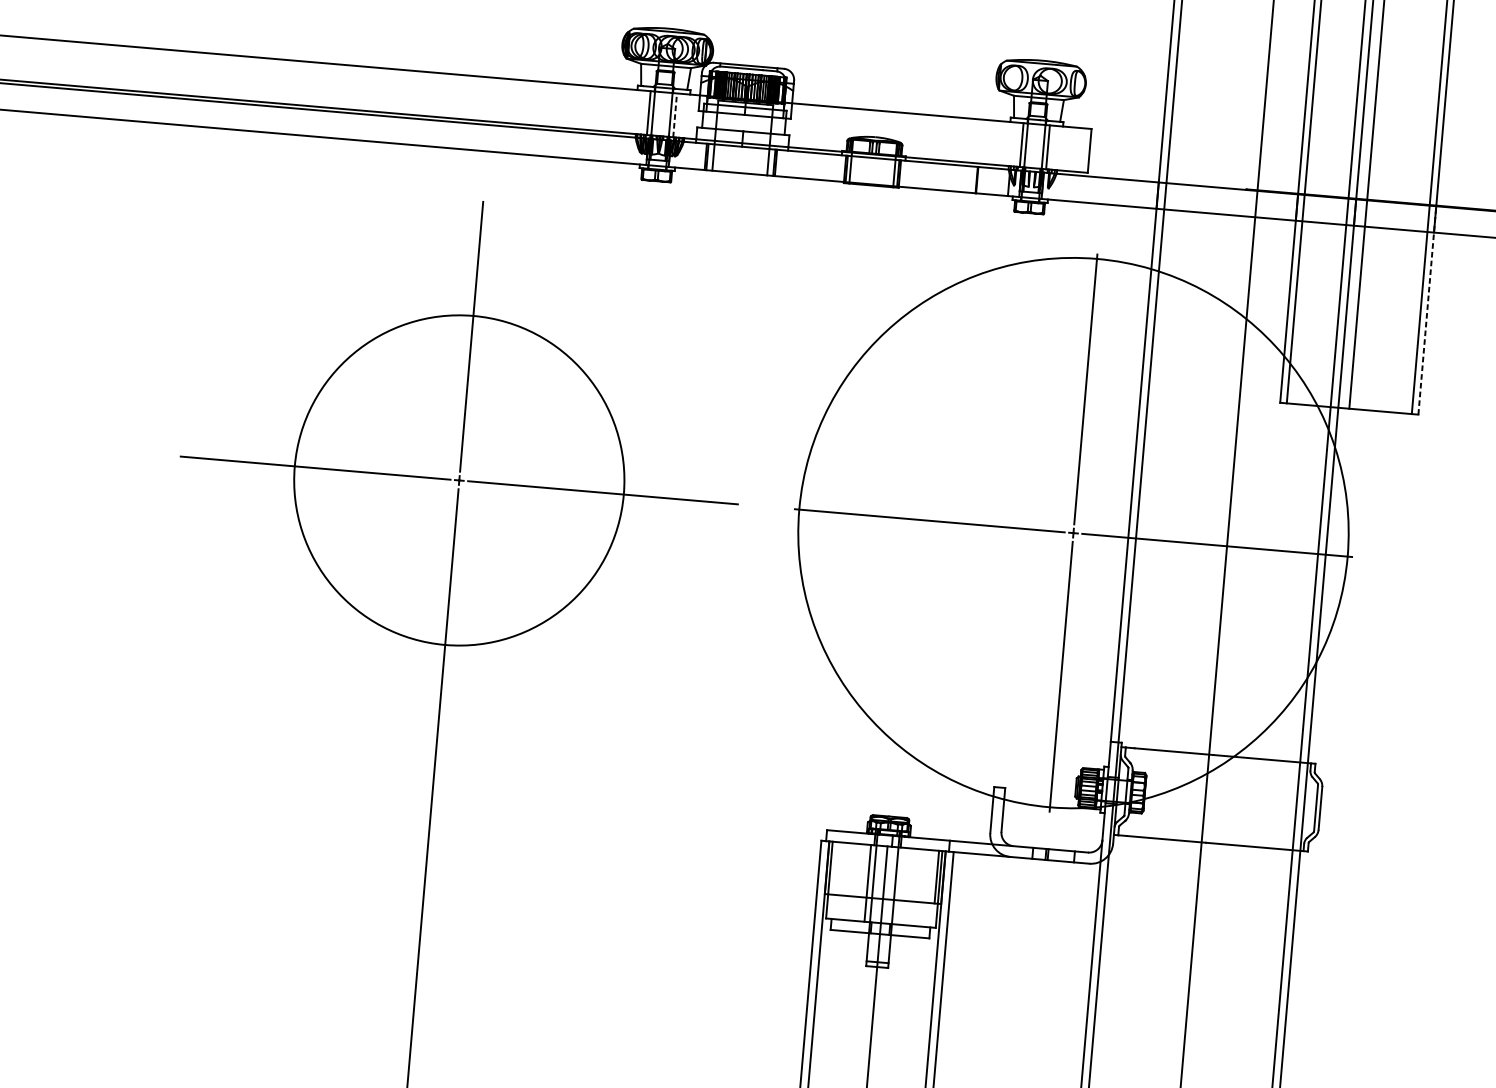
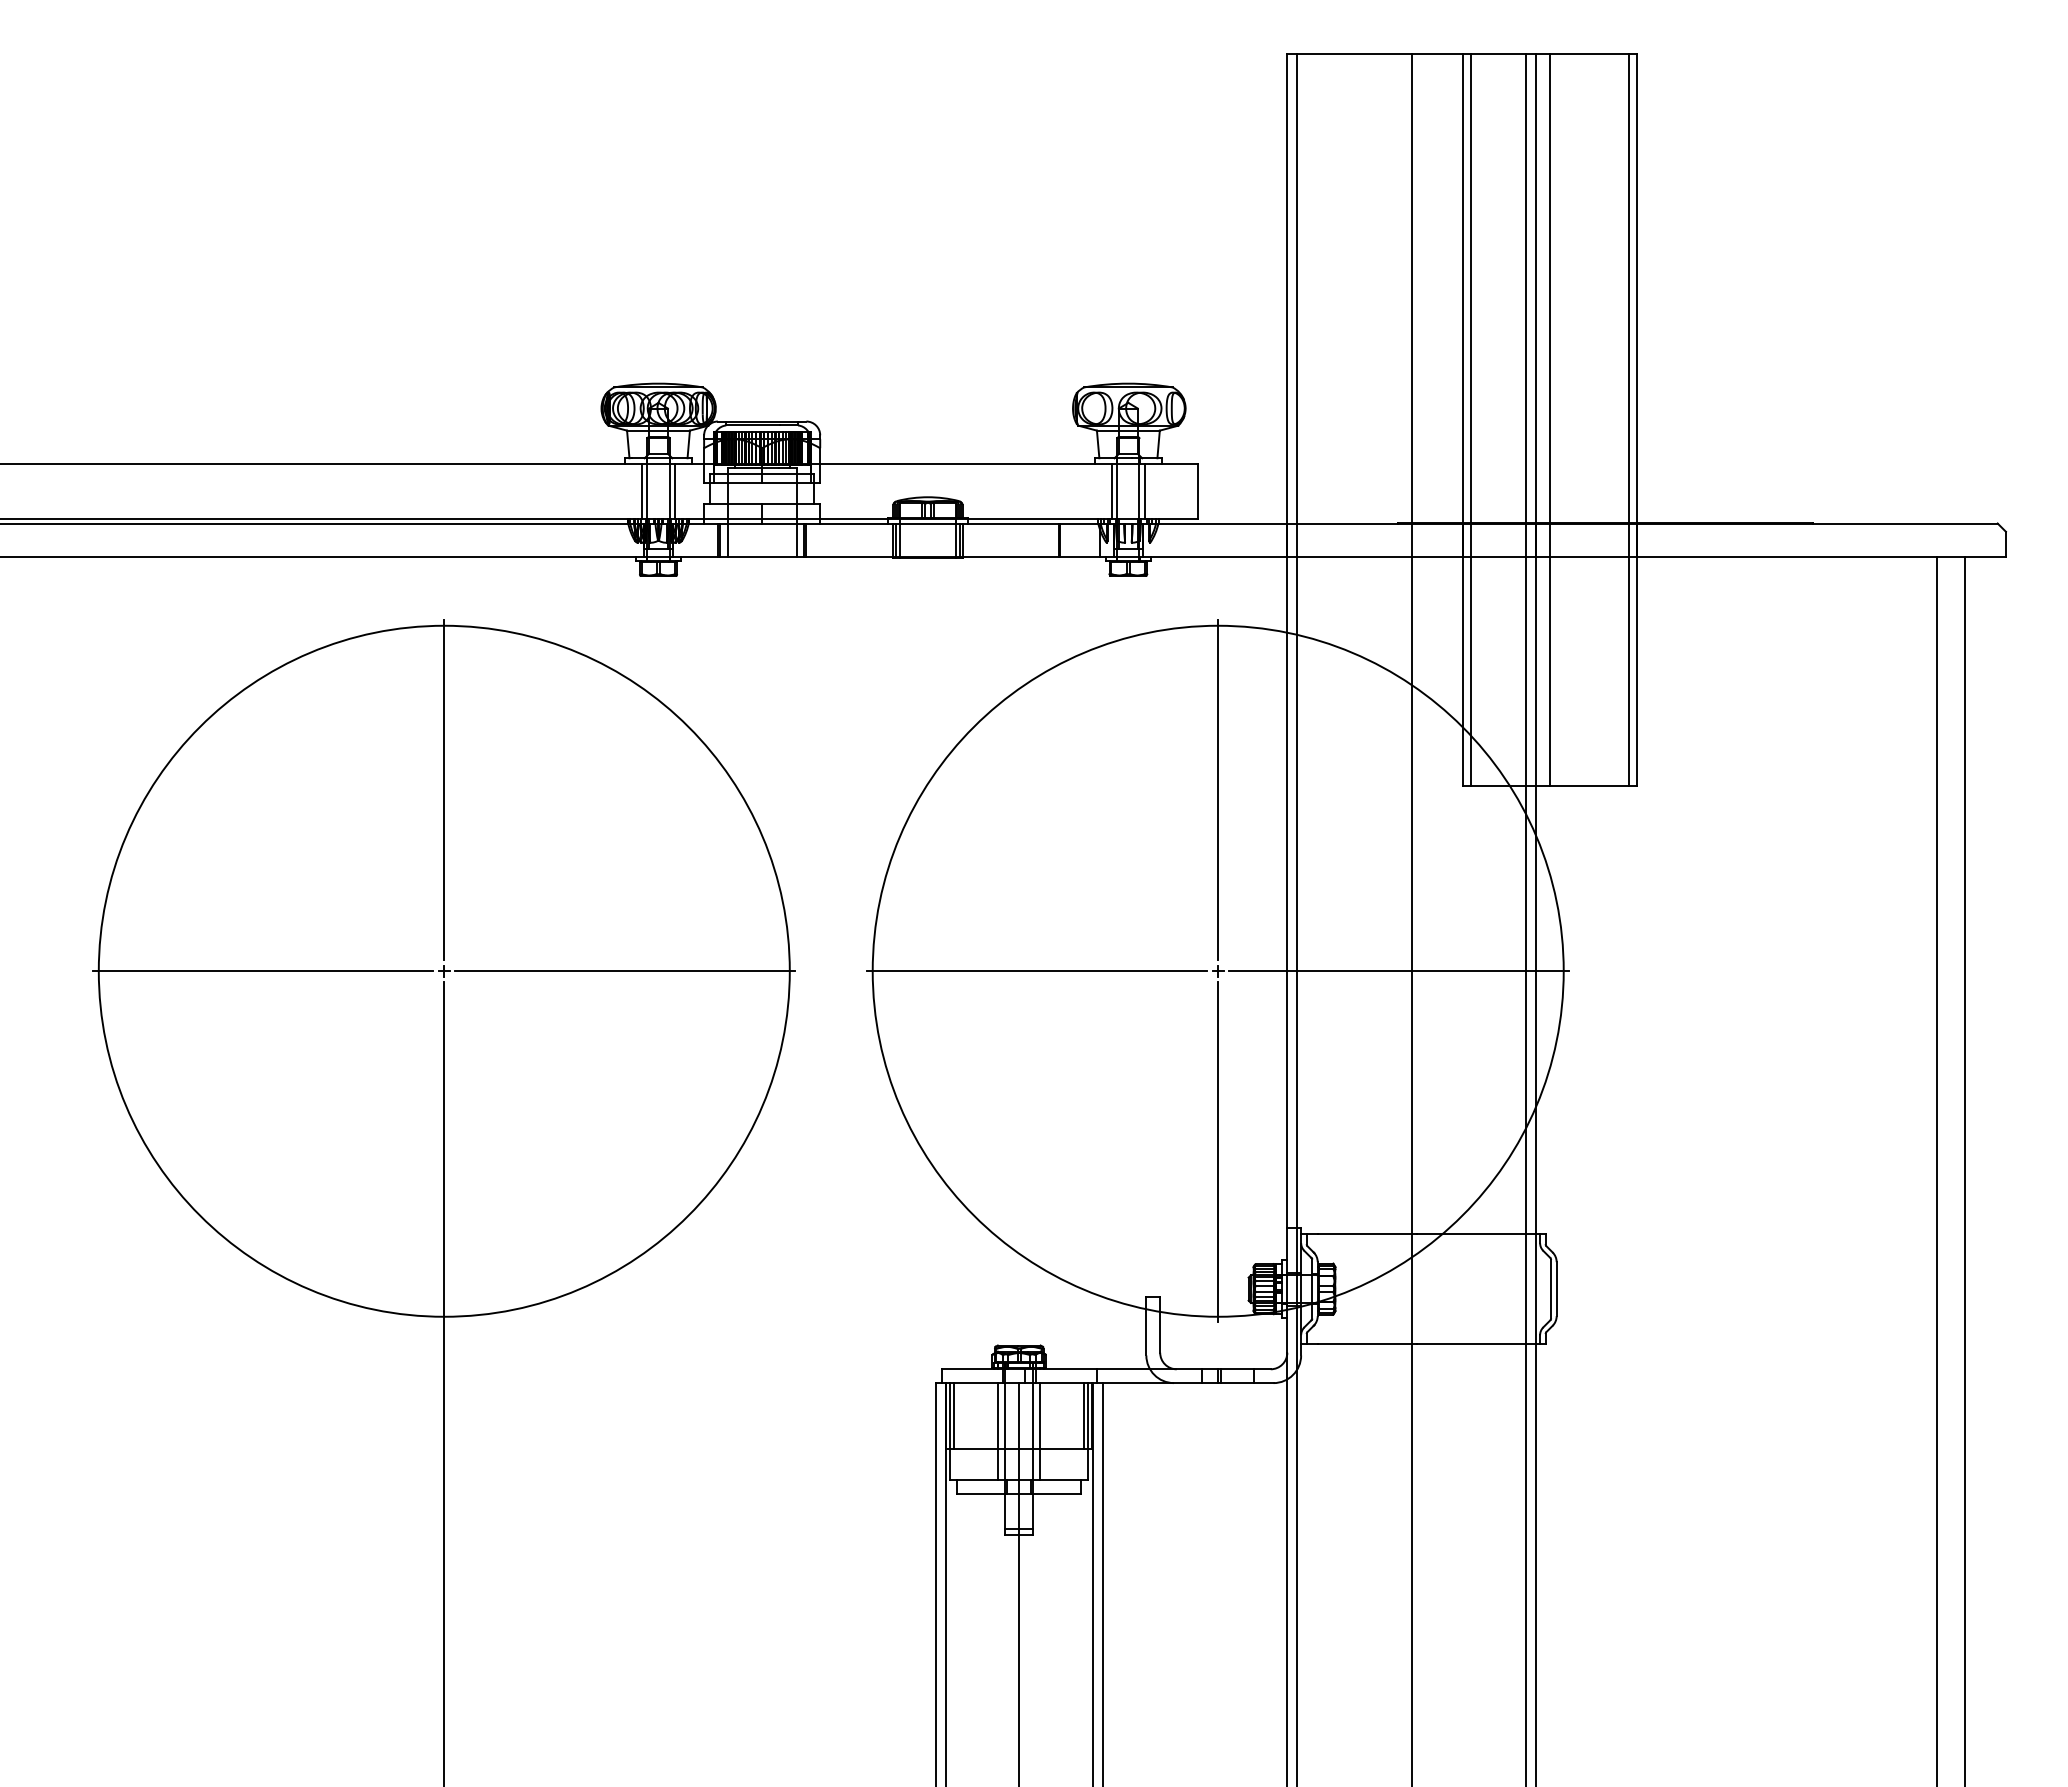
line: (675, 115) -> (675, 491), dashed -> solid
line: (1426, 310) -> (1636, 654), dashed -> solid
circle: (458, 479) -> (443, 970), size x1.67
line: (833, 868) -> (954, 1416), added
line: (900, 886) -> (1039, 1431), added

